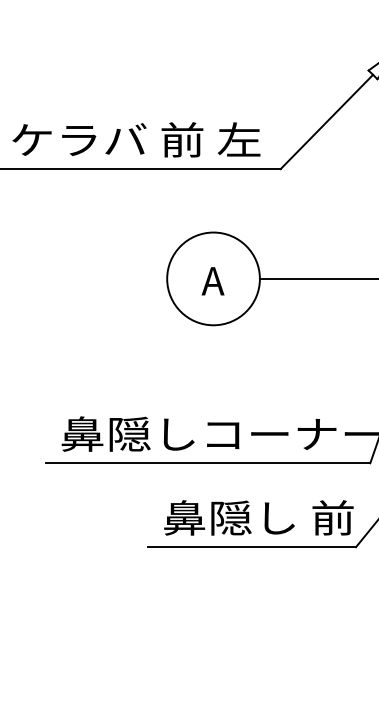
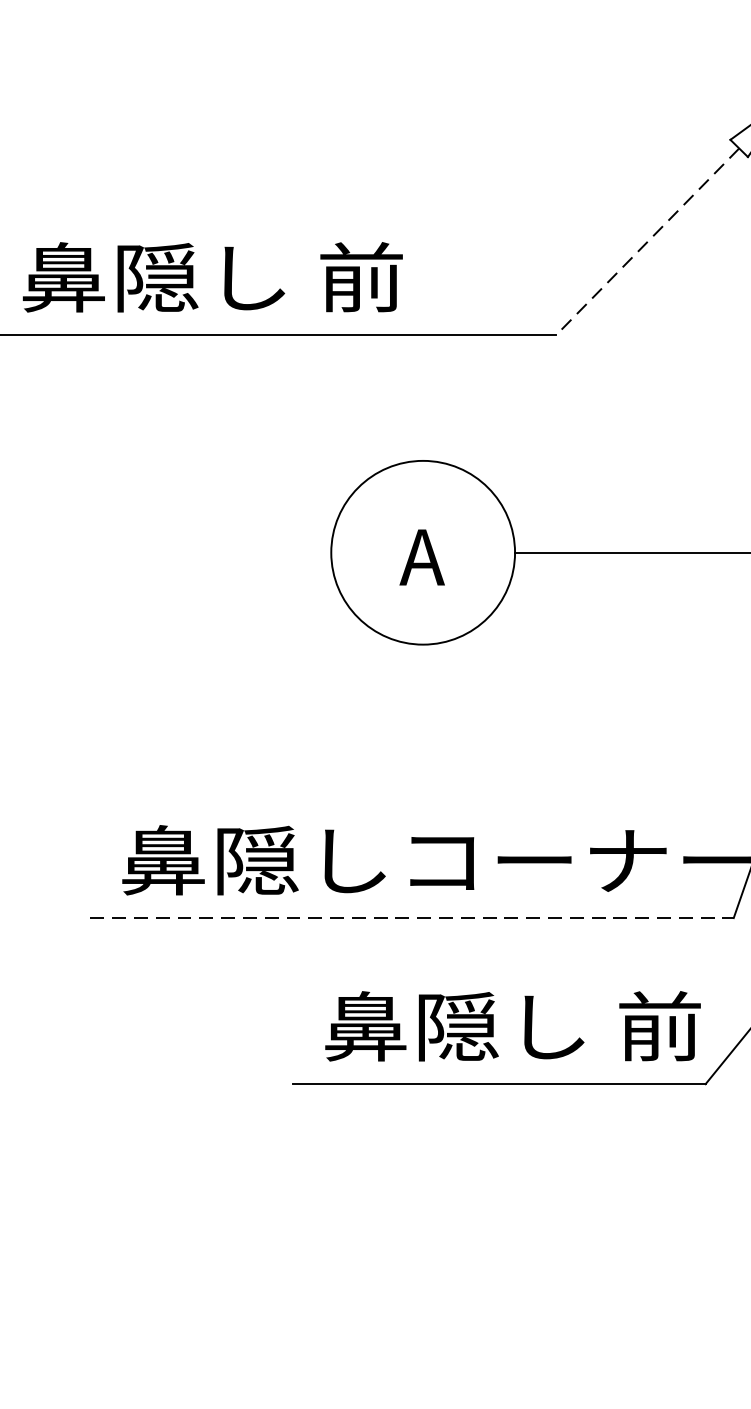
line: (326, 122) -> (646, 242), solid -> dashed
text: (135, 139) -> (268, 276), ケラバ 前 左 -> 鼻隠し 前
line: (208, 463) -> (413, 918), solid -> dashed

